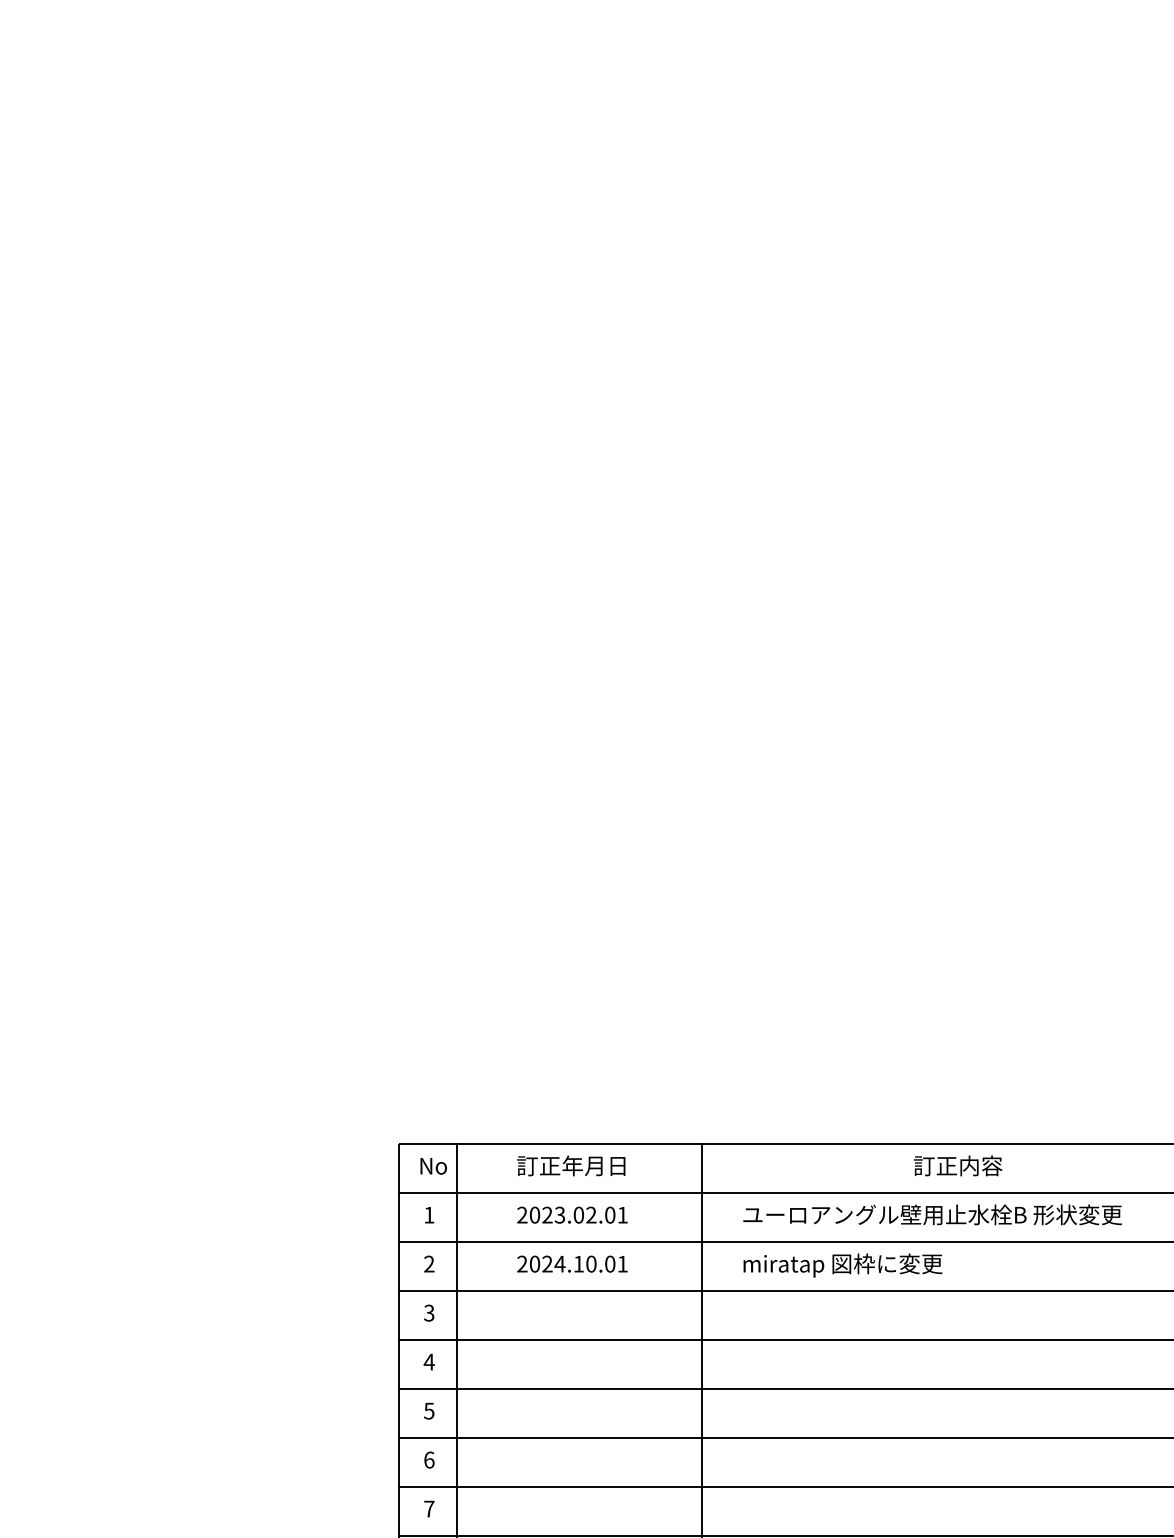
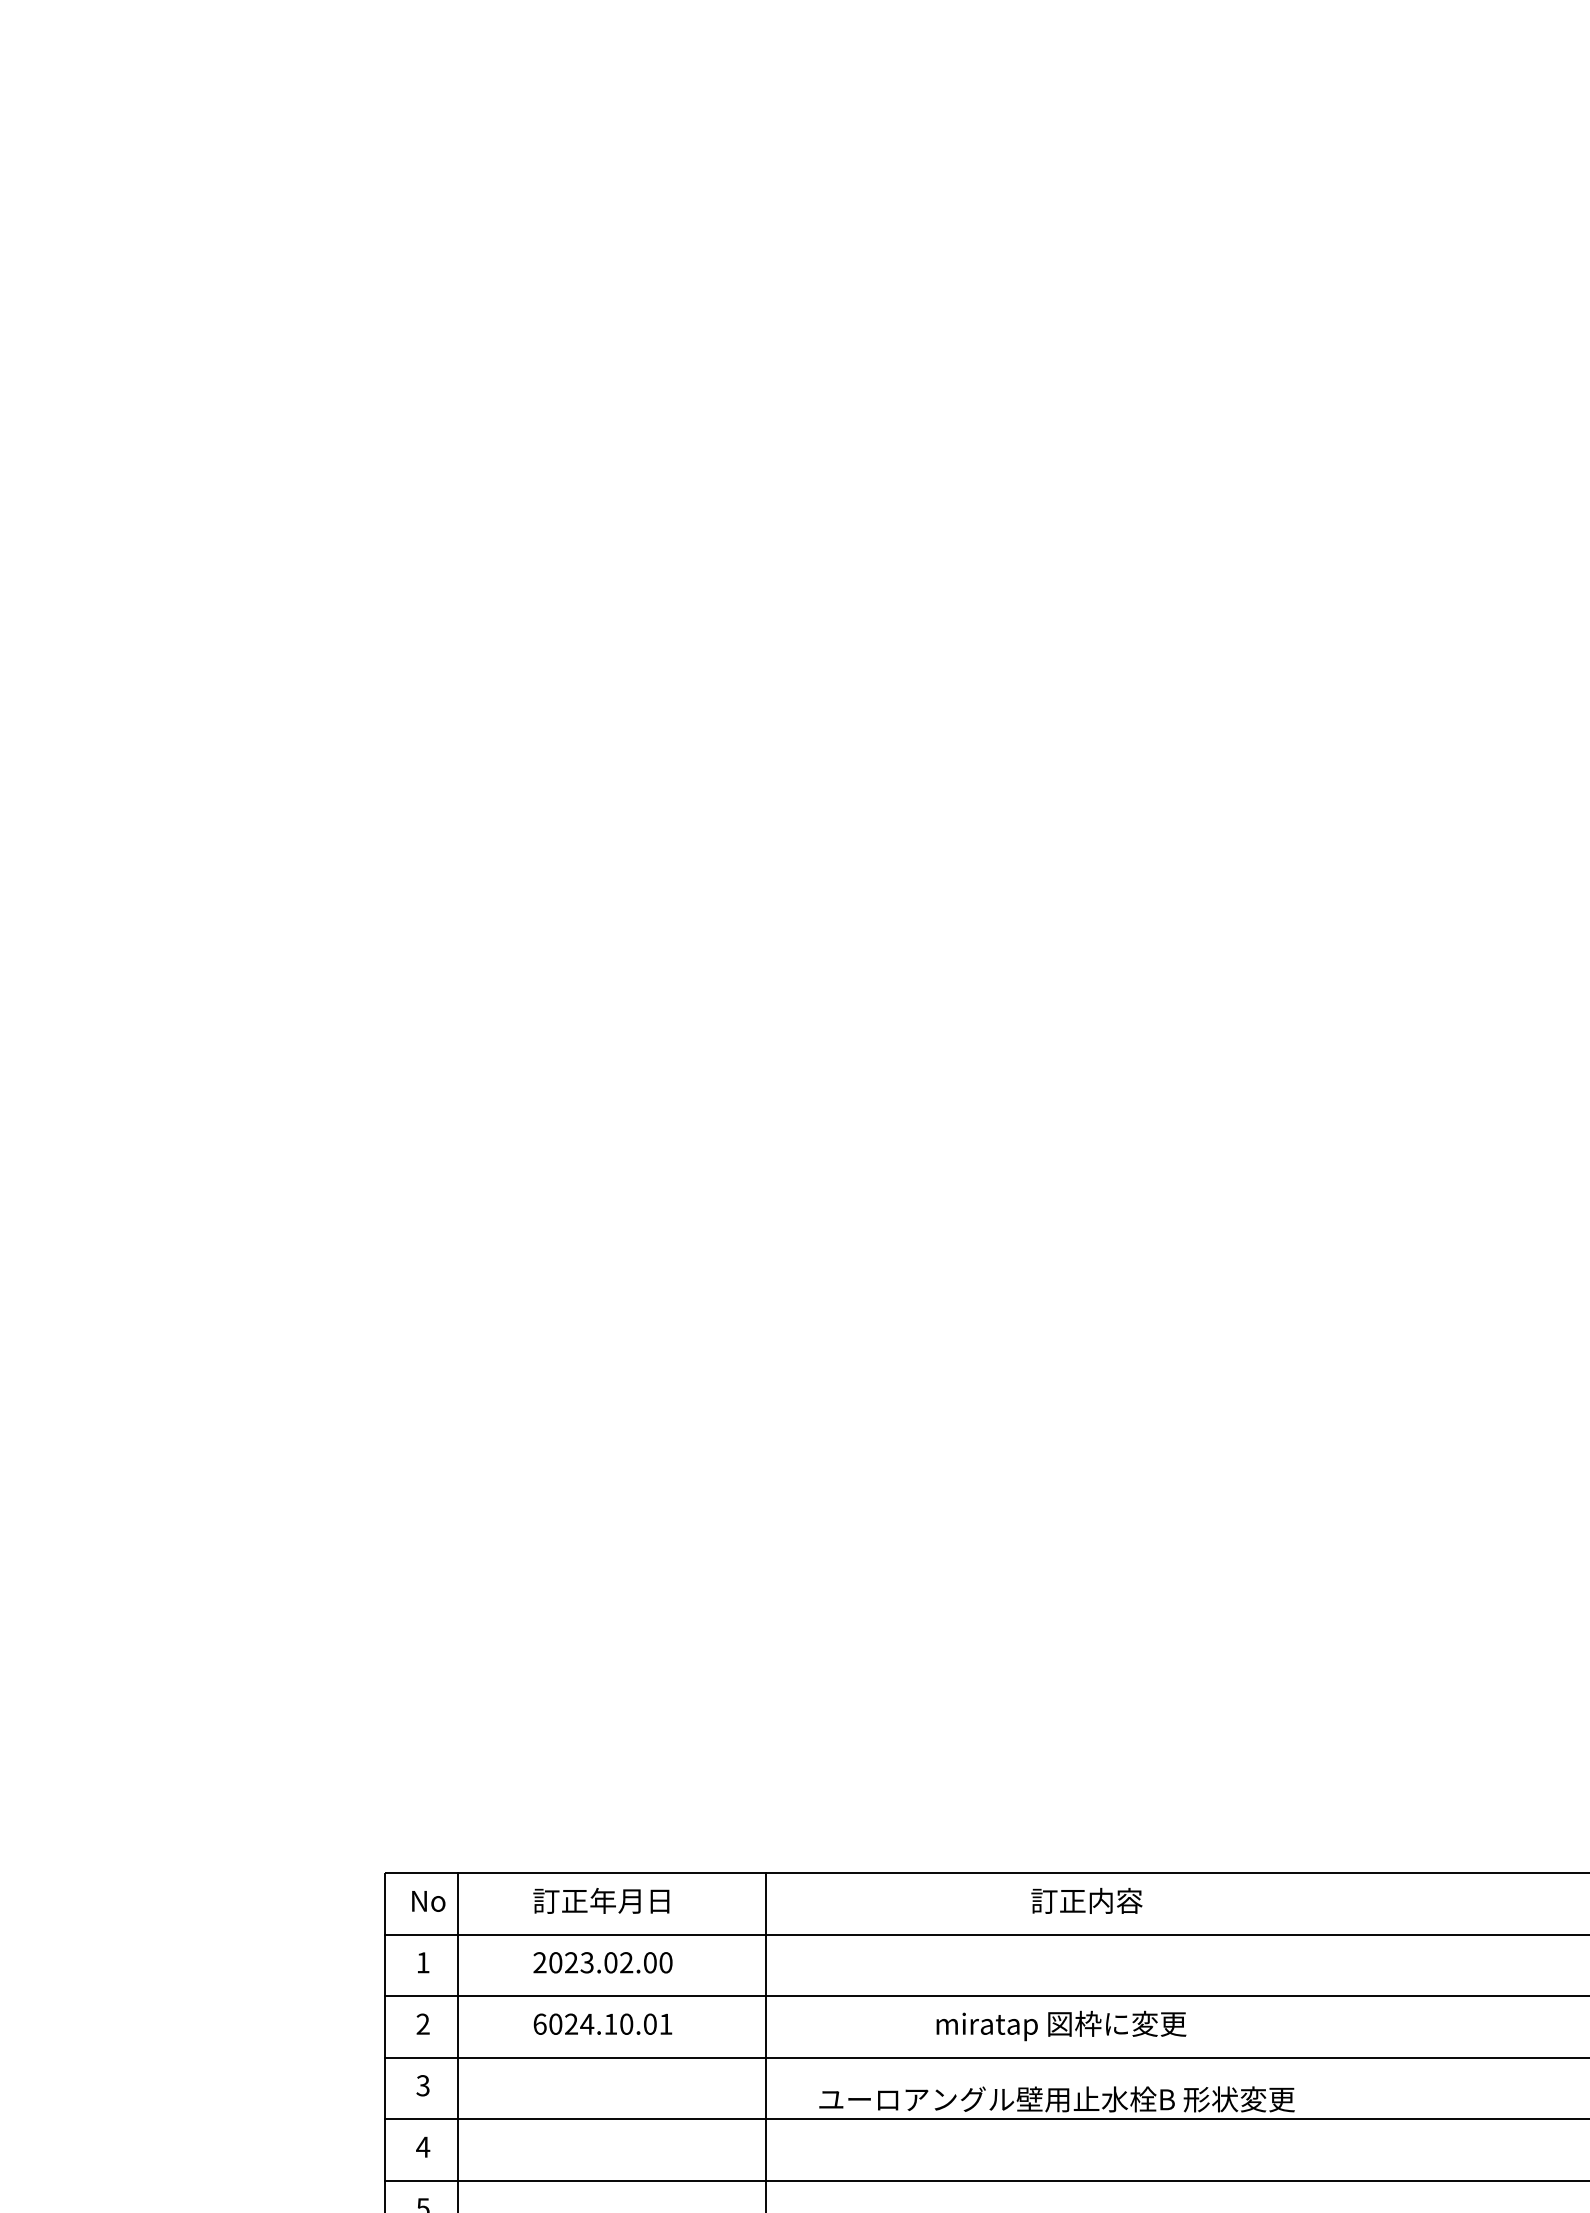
text: (622, 1214) -> (665, 1962), 2023.02.01 -> 2023.02.00
text: (932, 1214) -> (1056, 2099), moved
text: (521, 1263) -> (539, 2023), 2024.10.01 -> 6024.10.01
text: (843, 1265) -> (1061, 2025), moved

